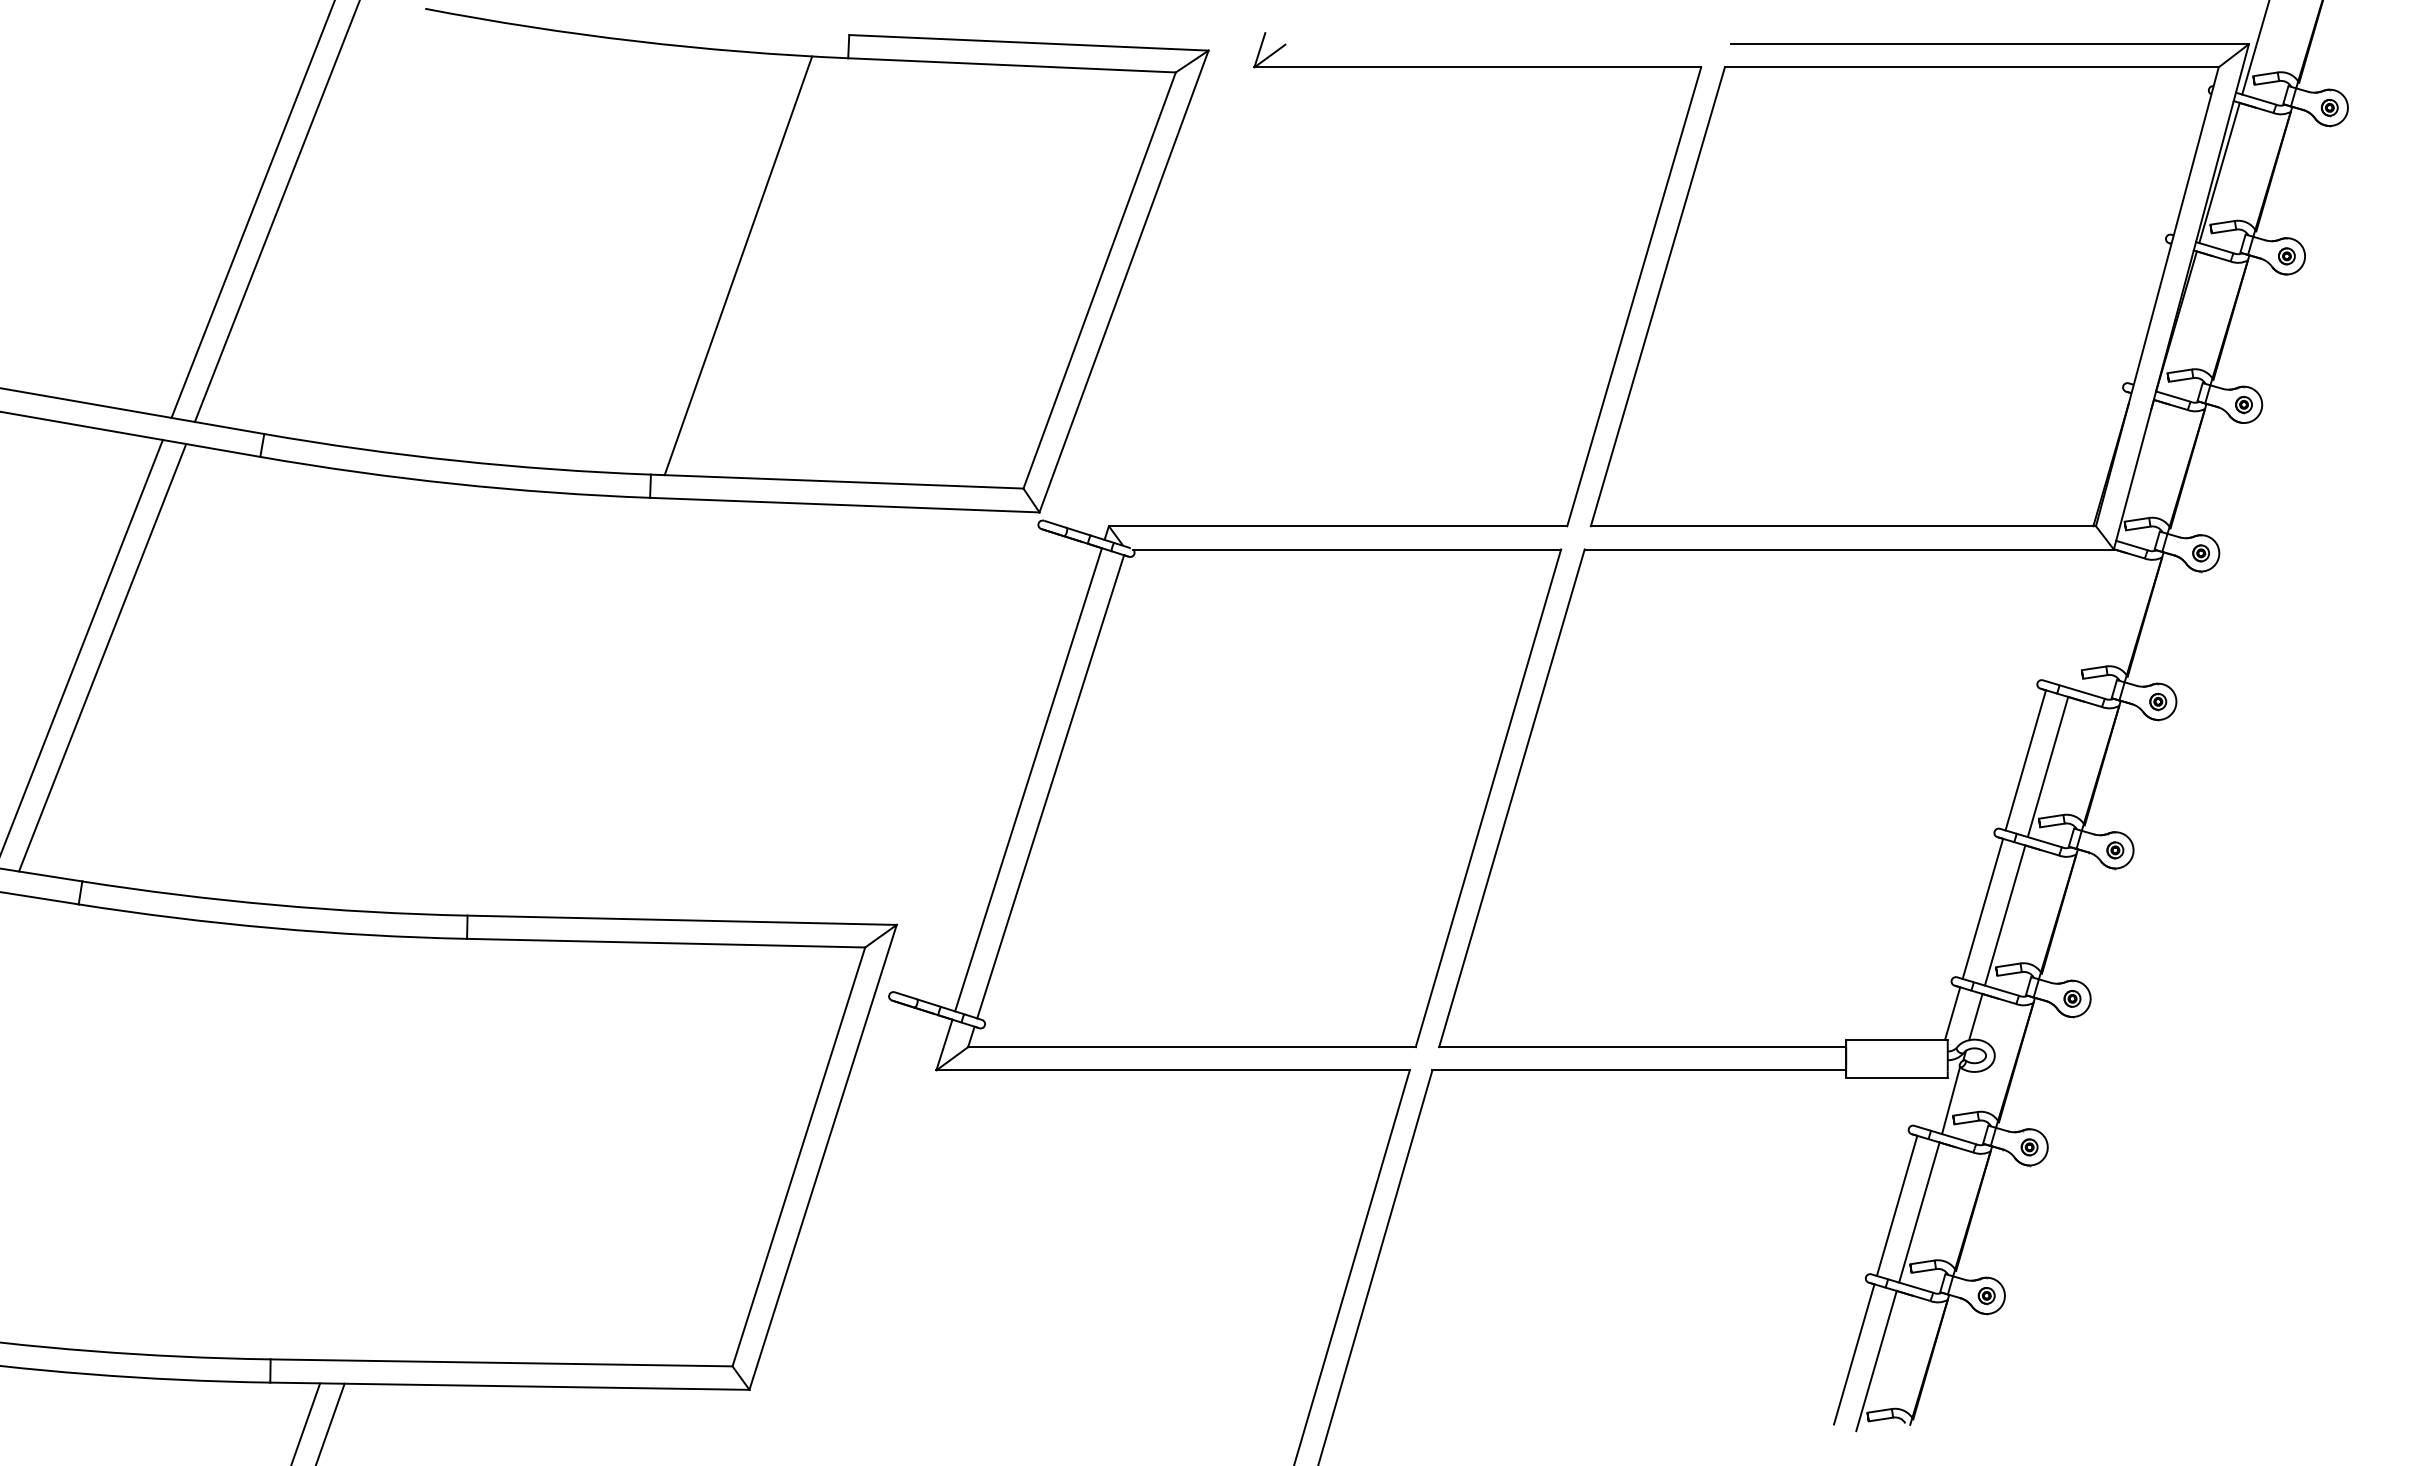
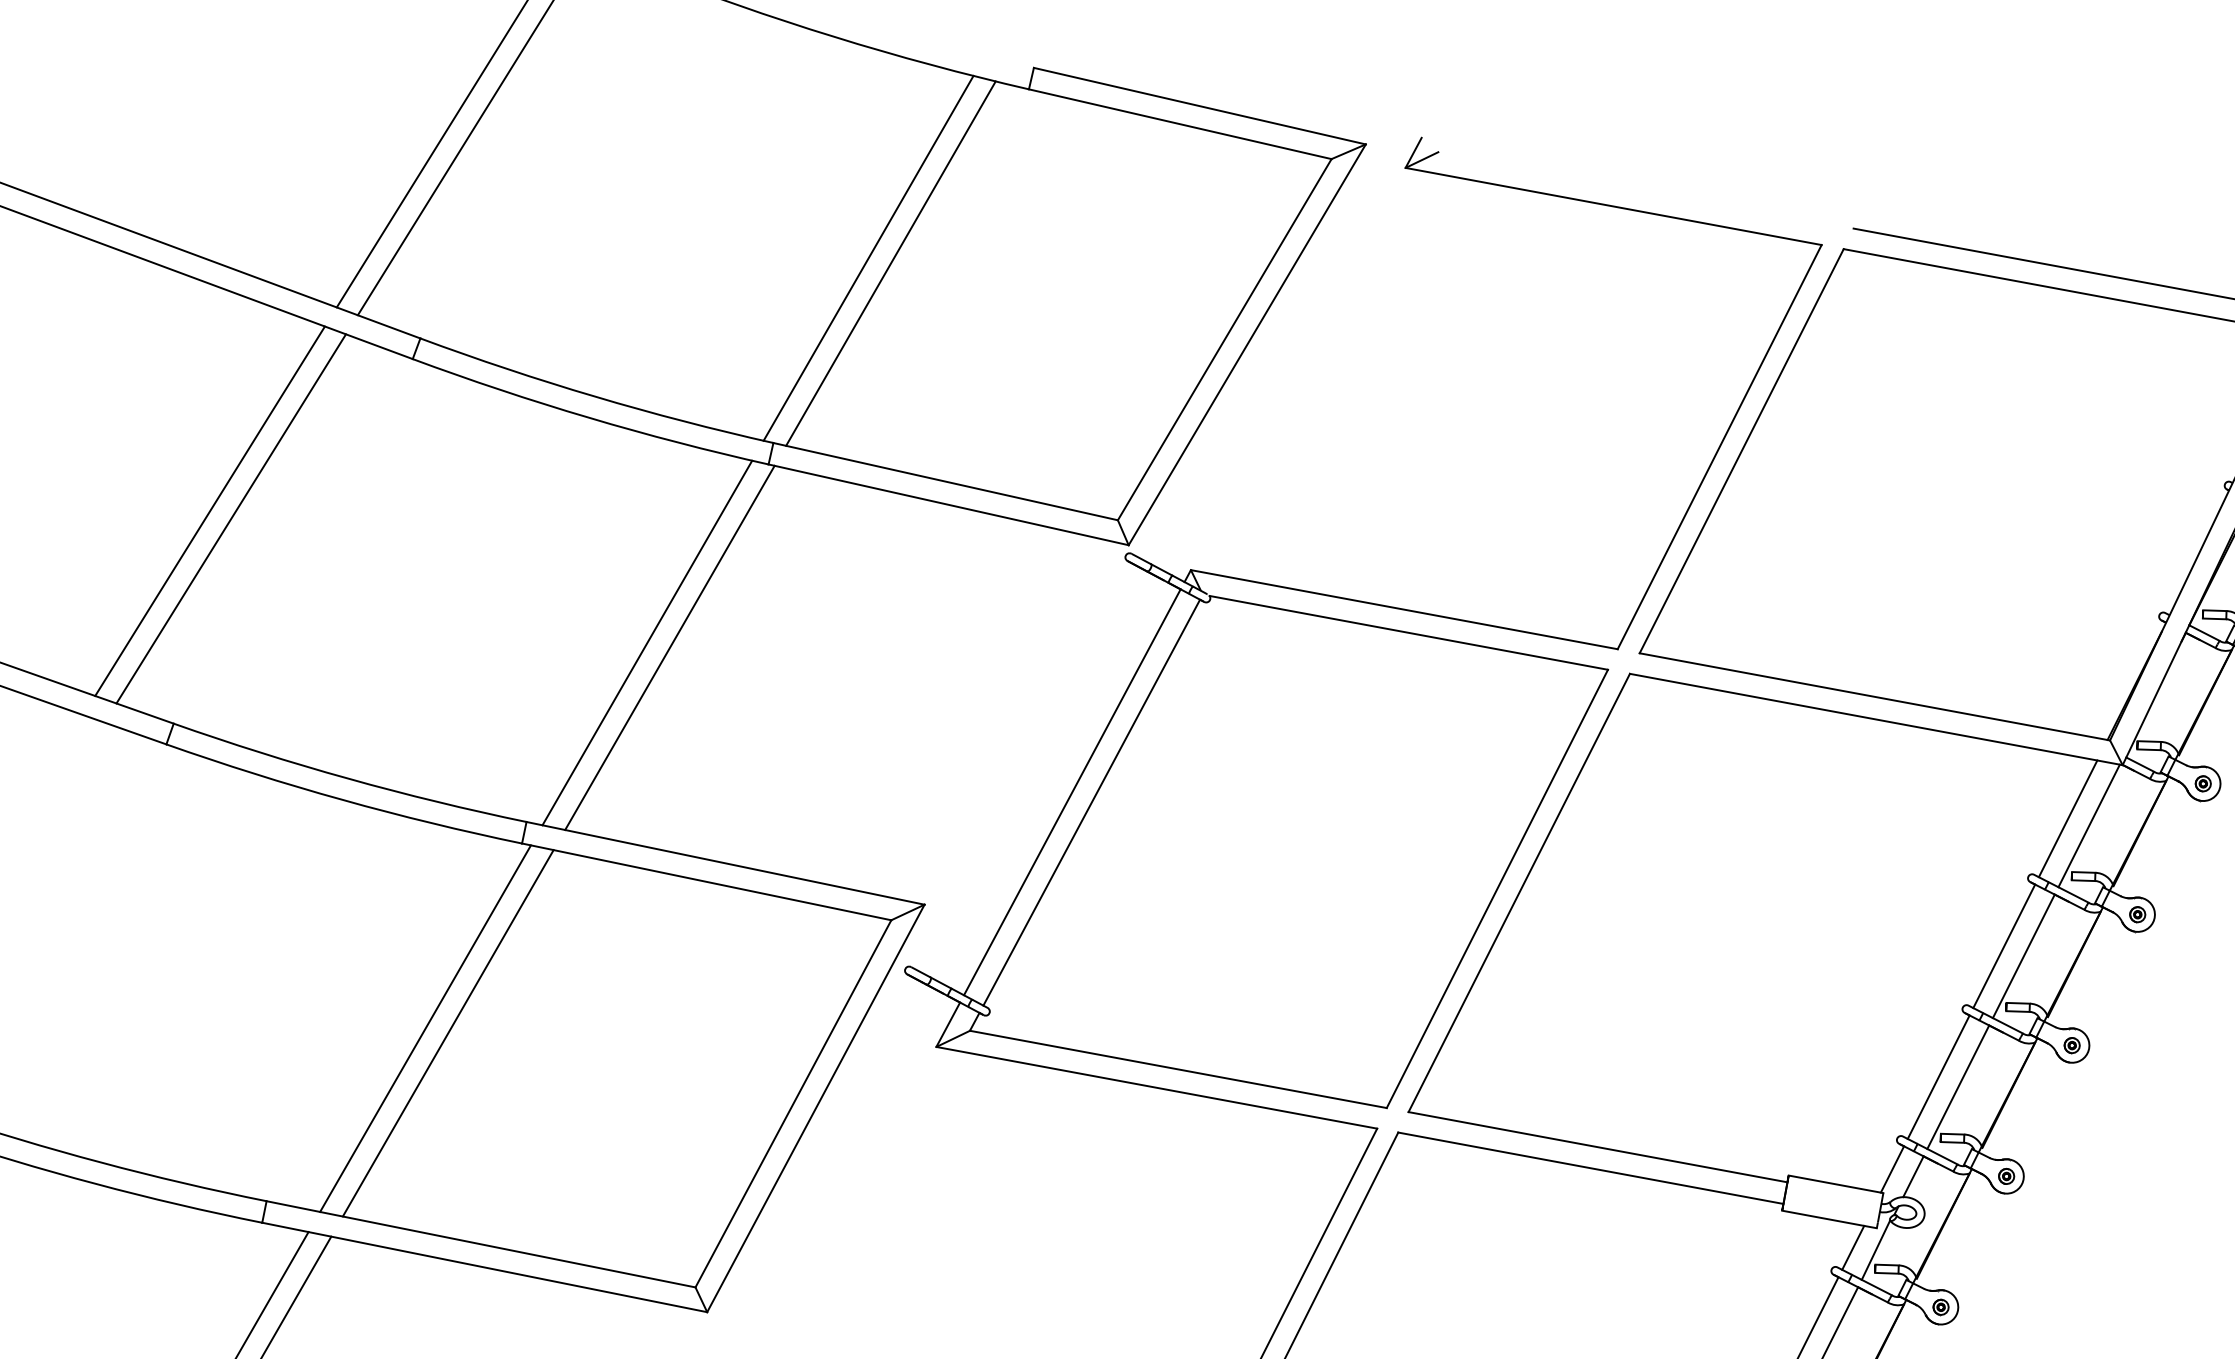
line: (714, 264) -> (868, 258), added
line: (2067, 615) -> (2068, 818), added
line: (2090, 618) -> (2089, 825), added
line: (558, 706) -> (647, 642), added
line: (582, 707) -> (669, 648), added
line: (1926, 1102) -> (1852, 1247), added
line: (402, 1149) -> (425, 1028), added
line: (426, 1149) -> (447, 1032), added

